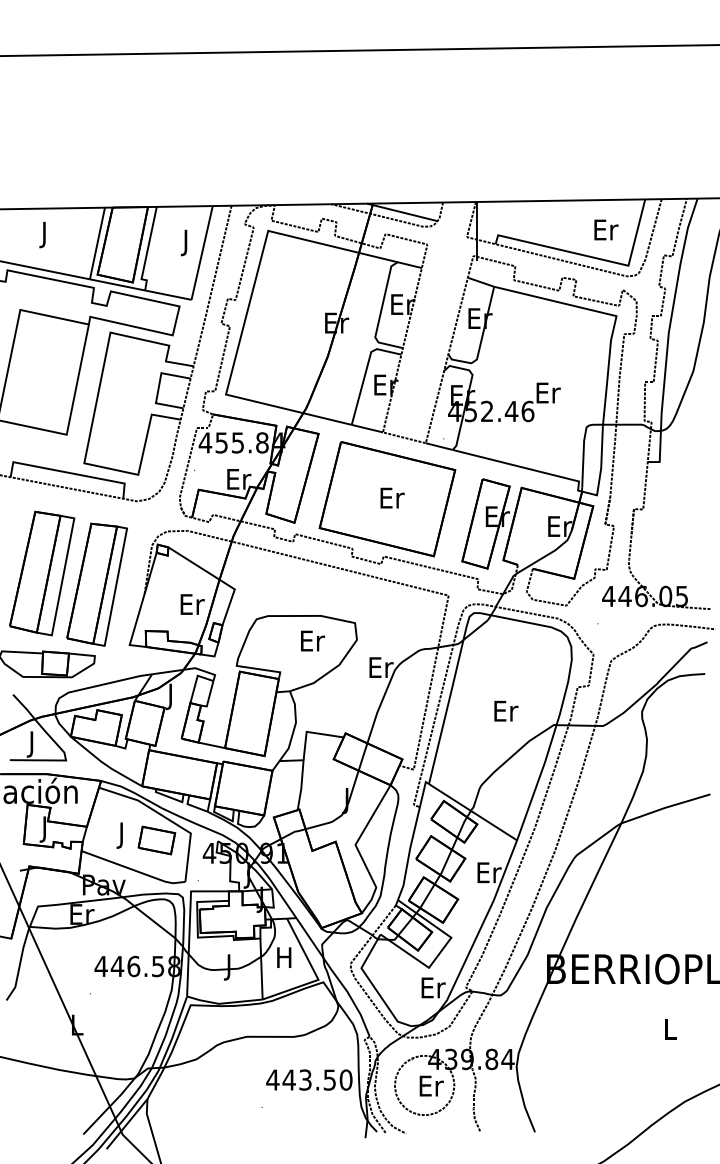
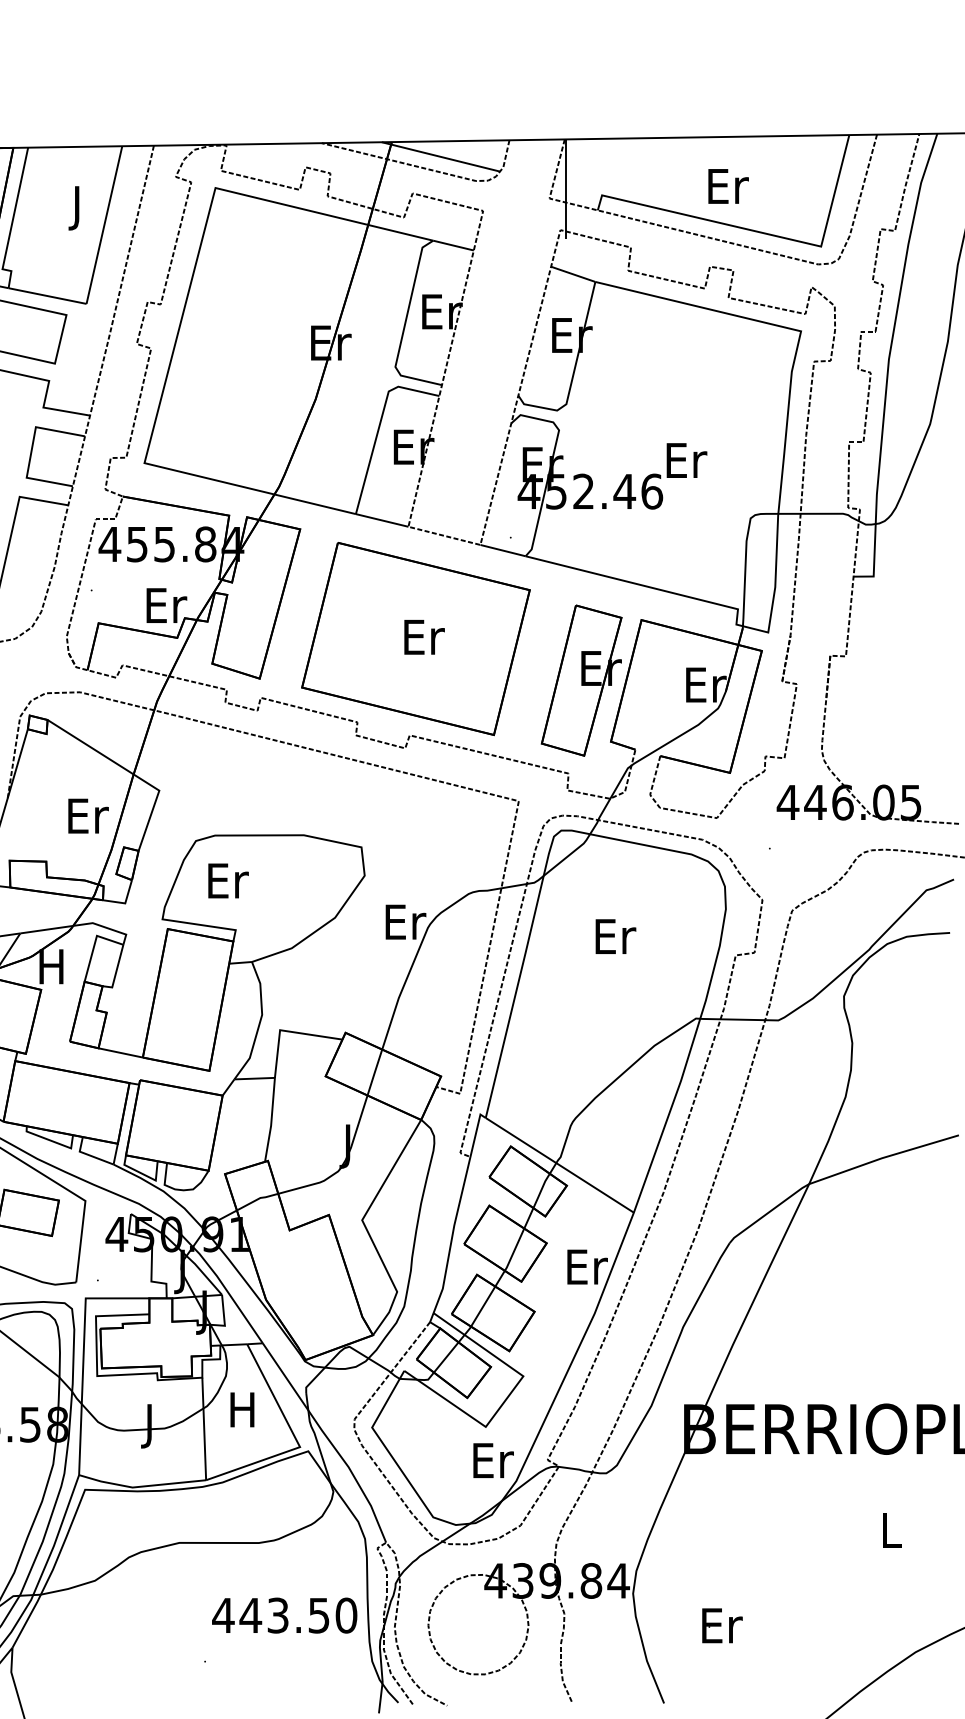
text: (606, 229) -> (728, 185), moved
text: (313, 640) -> (229, 879), moved
text: (170, 696) -> (51, 970), J -> H
text: (506, 710) -> (616, 935), moved
text: (431, 1085) -> (721, 1624), moved

